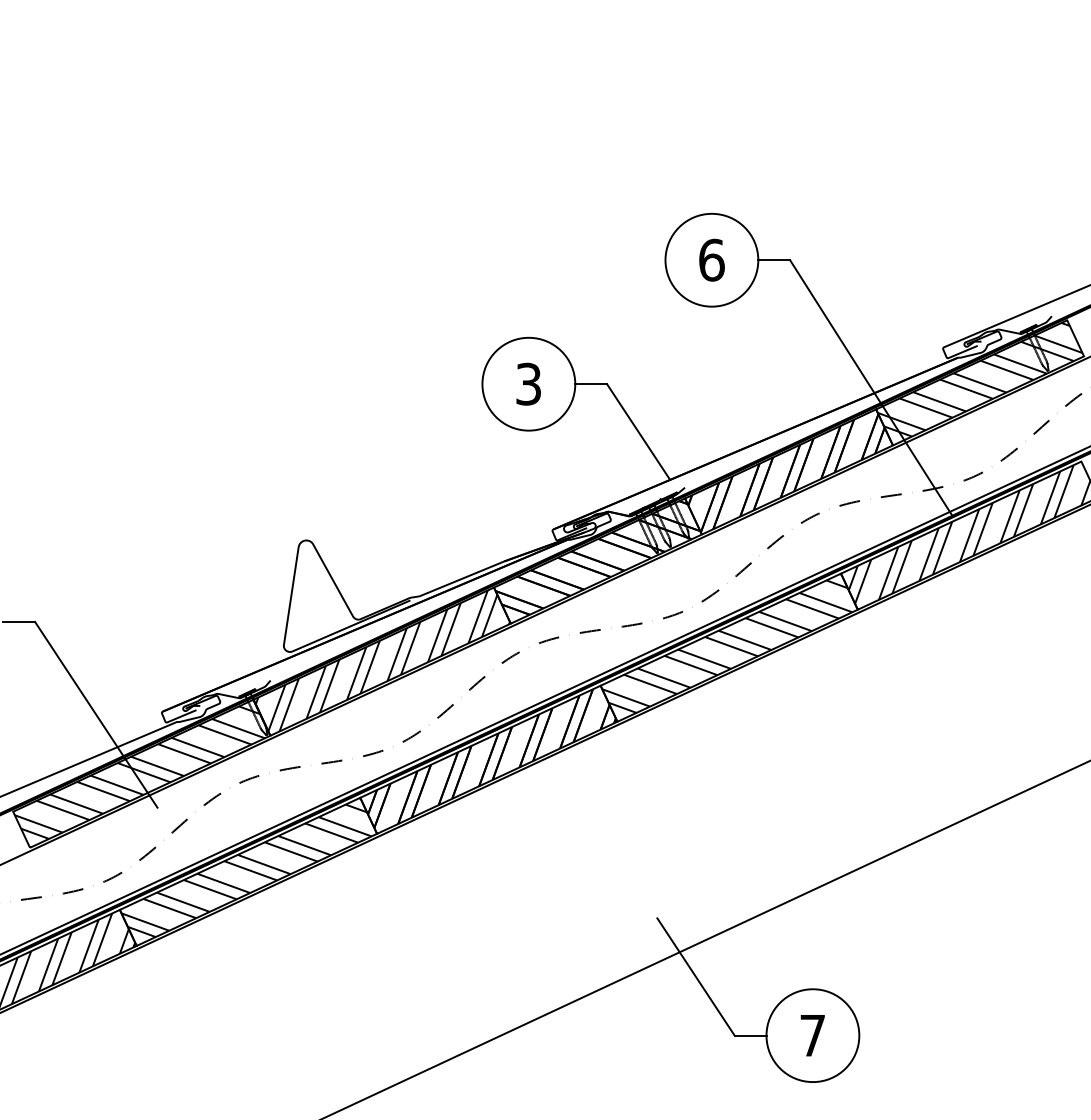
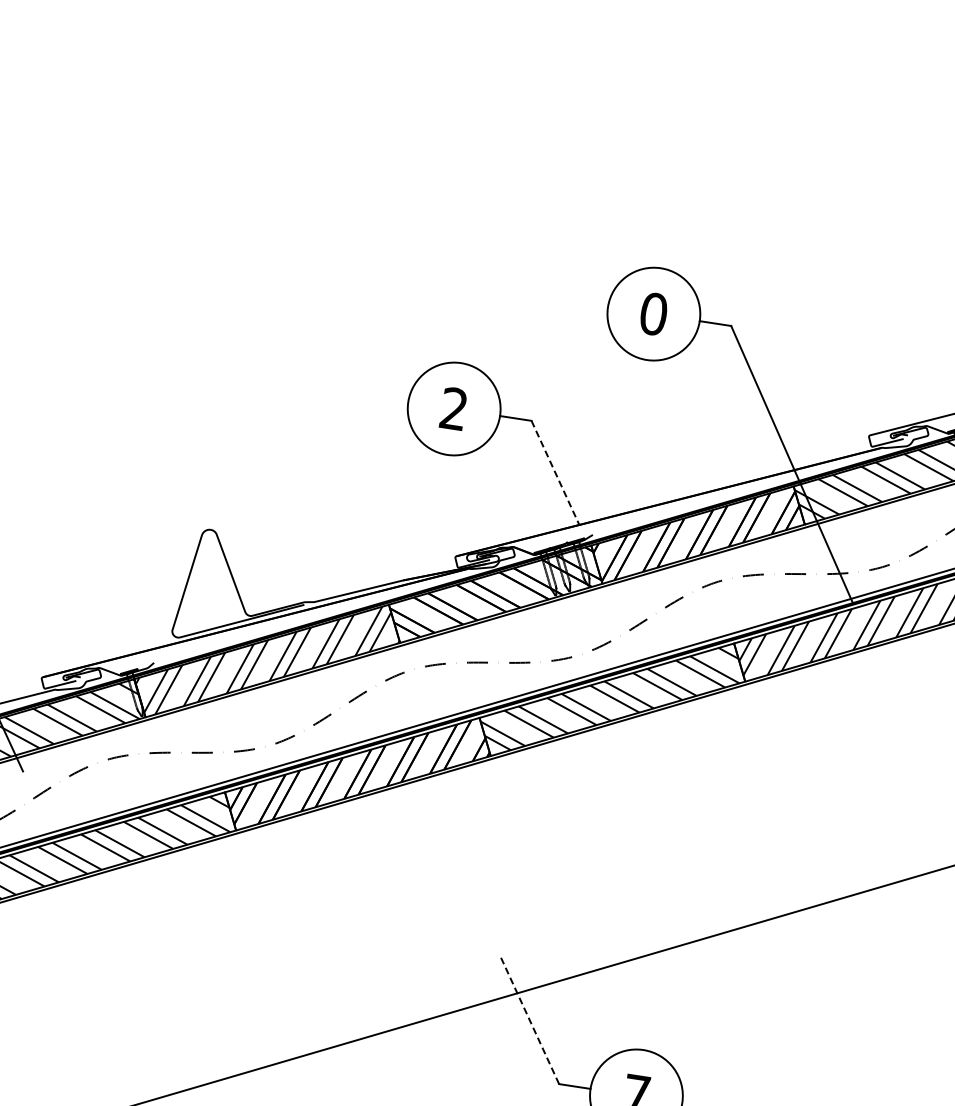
text: (711, 259) -> (653, 313), 6 -> 0
text: (528, 384) -> (453, 409), 3 -> 2
line: (638, 432) -> (555, 473), solid -> dashed
line: (695, 976) -> (529, 1019), solid -> dashed

